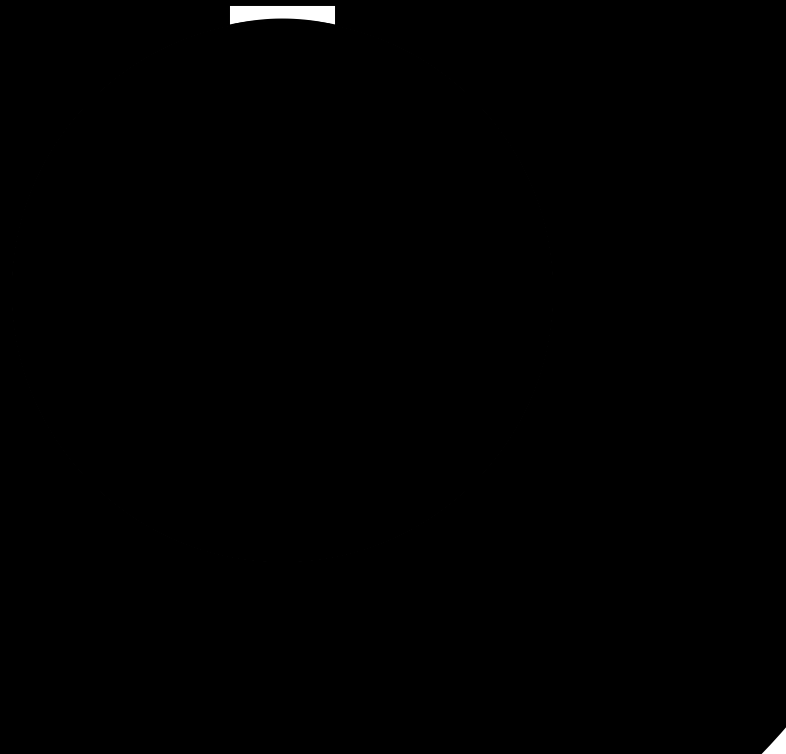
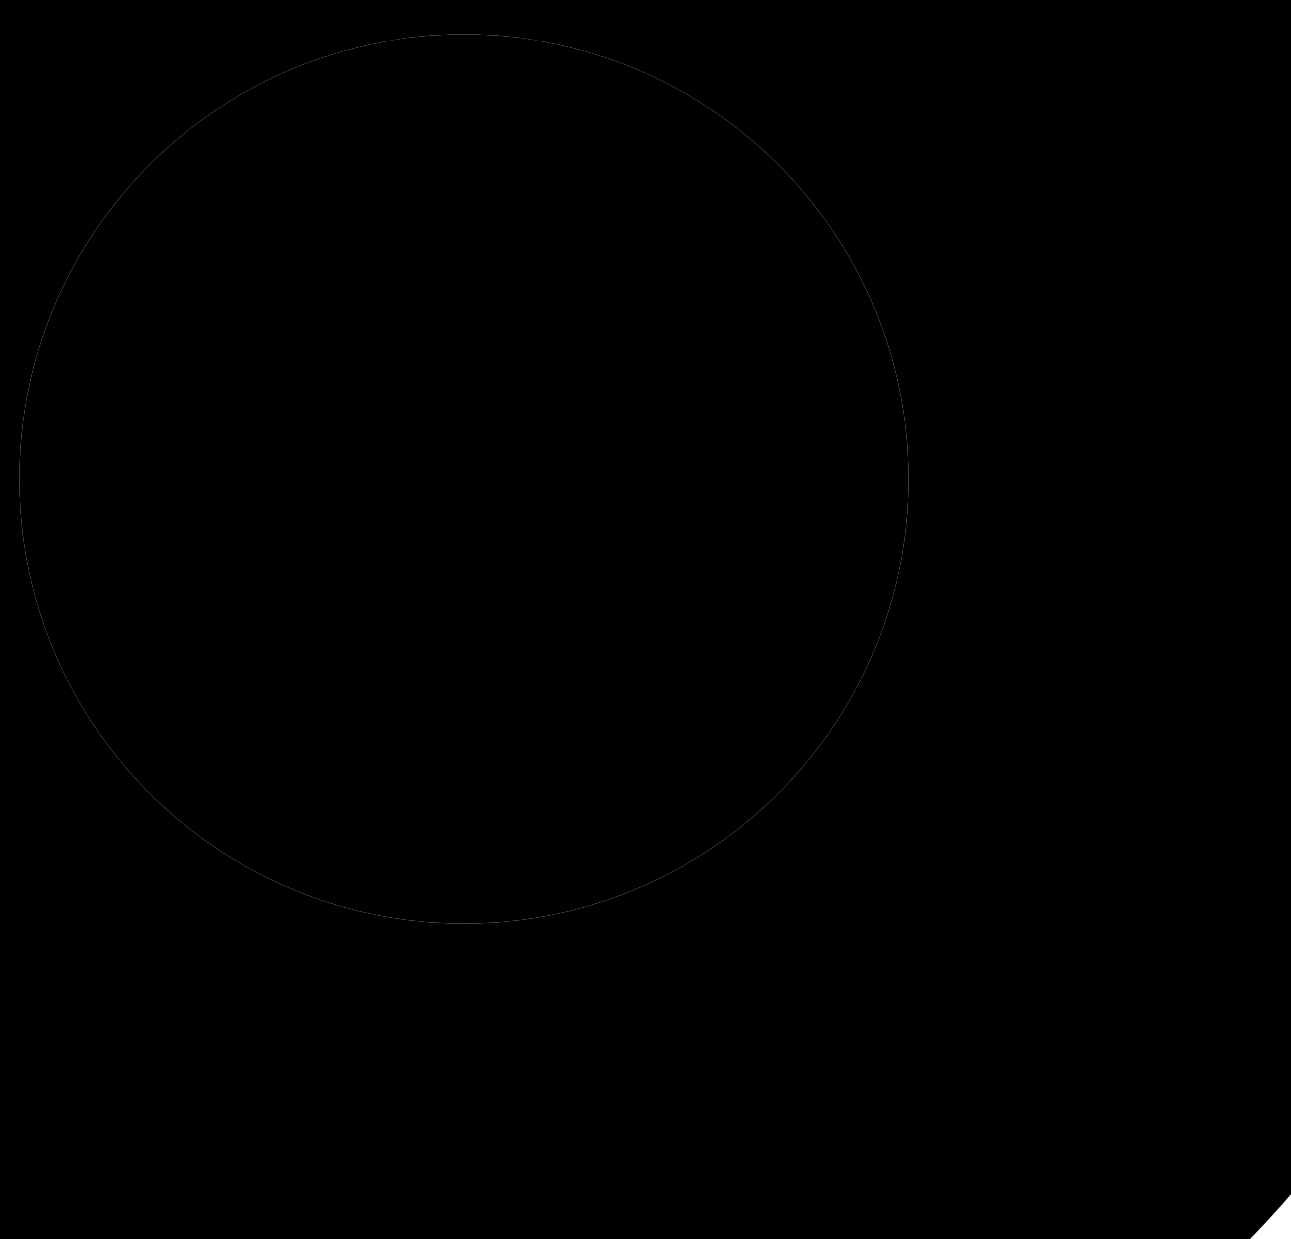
fill: (282, 15) -> (463, 25), added

